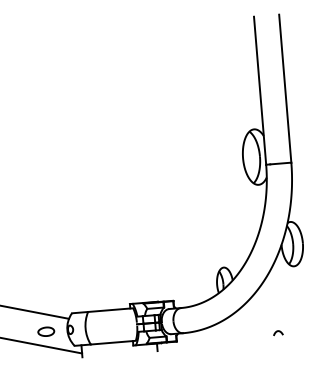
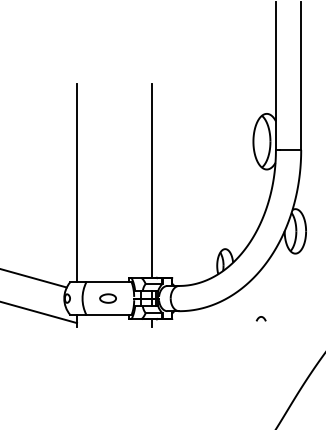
line: (145, 205) -> (152, 180), added
line: (71, 214) -> (77, 183), added
part: (45, 331) -> (107, 298), moved
curve: (277, 331) -> (260, 317), moved

